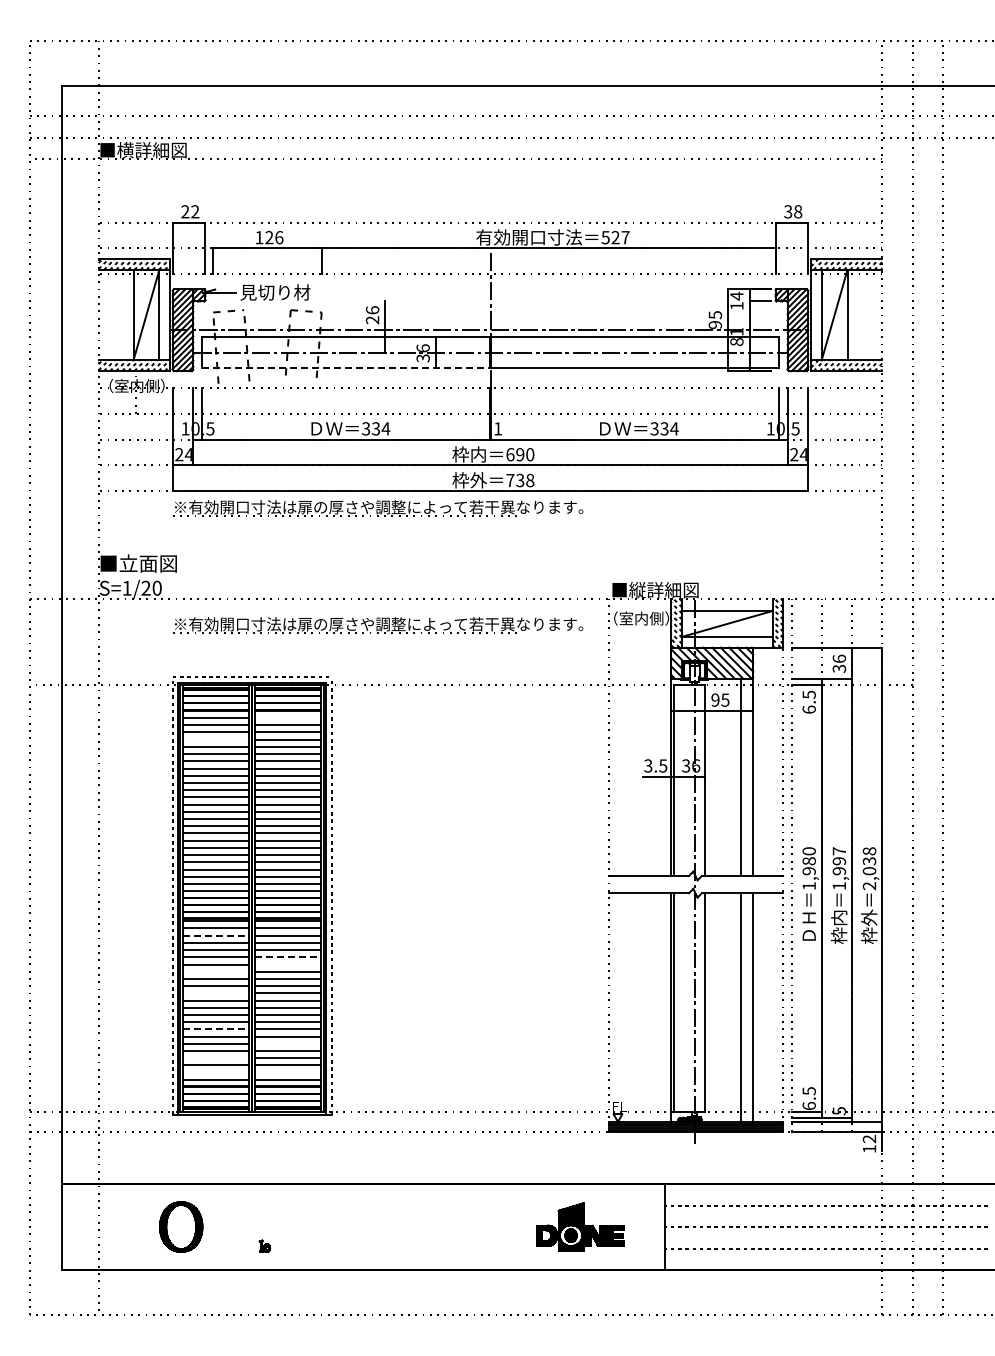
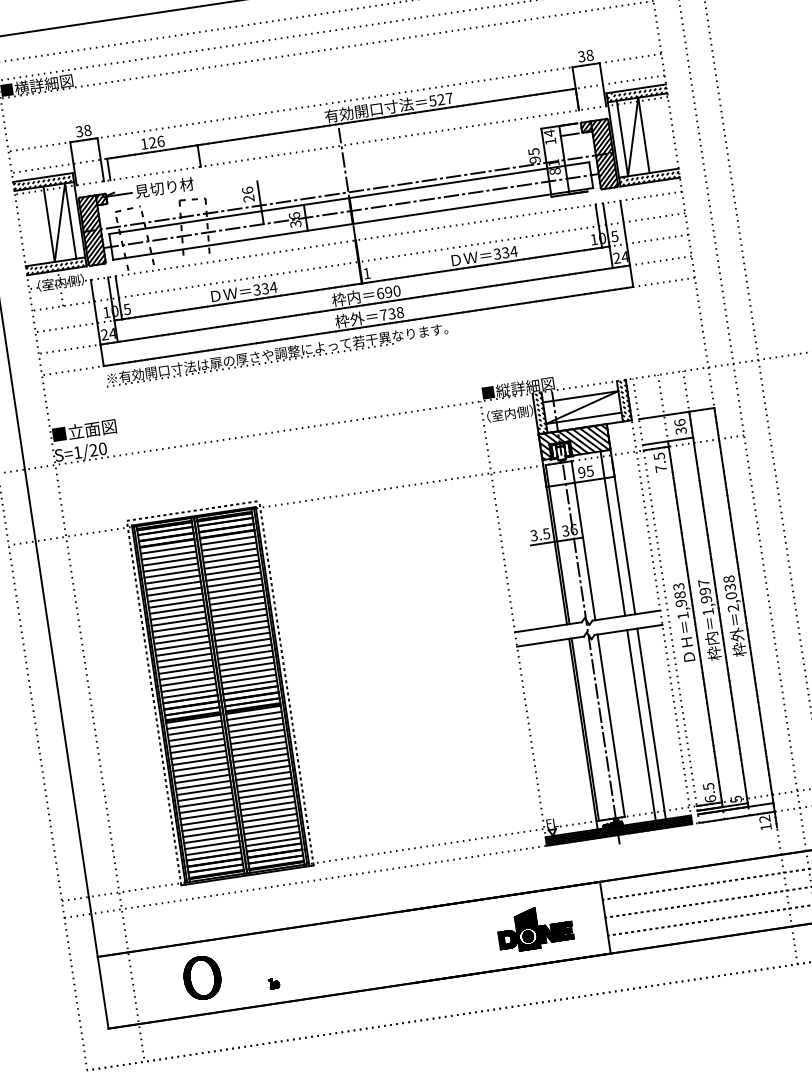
text: (190, 211) -> (83, 130), 22 -> 38
line: (346, 368) -> (233, 242), dashed -> solid
part: (378, 625) -> (291, 452), removed
text: (808, 709) -> (660, 468), 6.5 -> 7.5
line: (287, 718) -> (227, 541), added
line: (215, 739) -> (170, 567), added
text: (808, 851) -> (678, 587), 1,980 -> 1,983
line: (216, 935) -> (195, 730), dashed -> solid
line: (288, 957) -> (258, 740), dashed -> solid
line: (287, 964) -> (258, 746), added
line: (215, 971) -> (199, 760), added
line: (215, 993) -> (201, 779), added
line: (216, 1029) -> (207, 809), dashed -> solid
line: (287, 1043) -> (268, 811), added
line: (215, 1058) -> (210, 833), added
line: (215, 1072) -> (211, 844), added
line: (287, 1072) -> (271, 835), added

